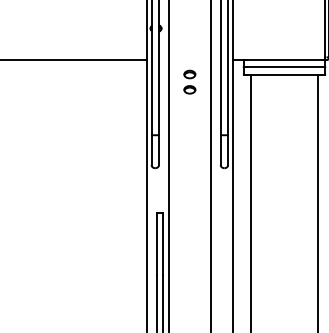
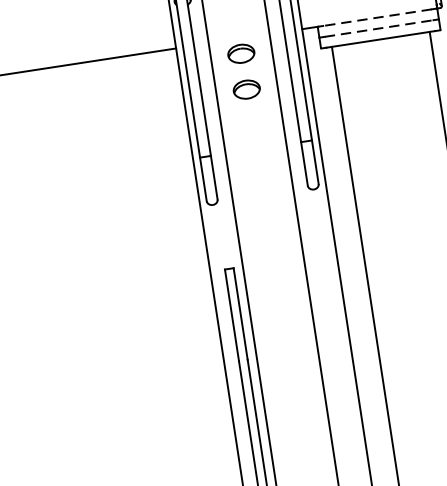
line: (284, 59) -> (377, 17), solid -> dashed
line: (285, 67) -> (380, 28), solid -> dashed
part: (189, 81) -> (243, 70), size x1.6

